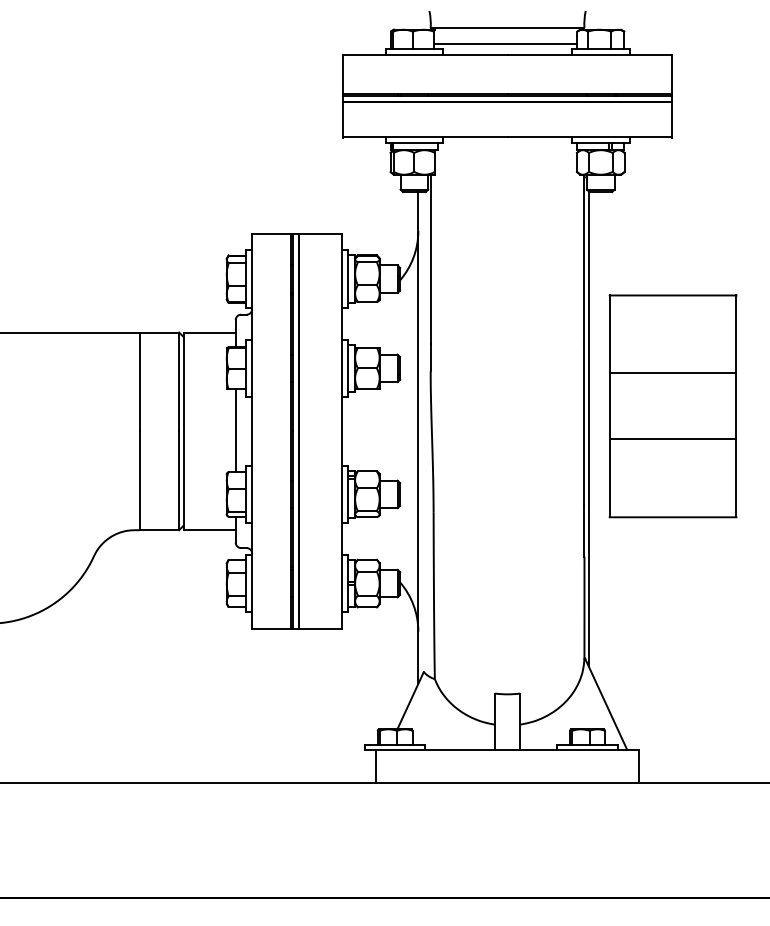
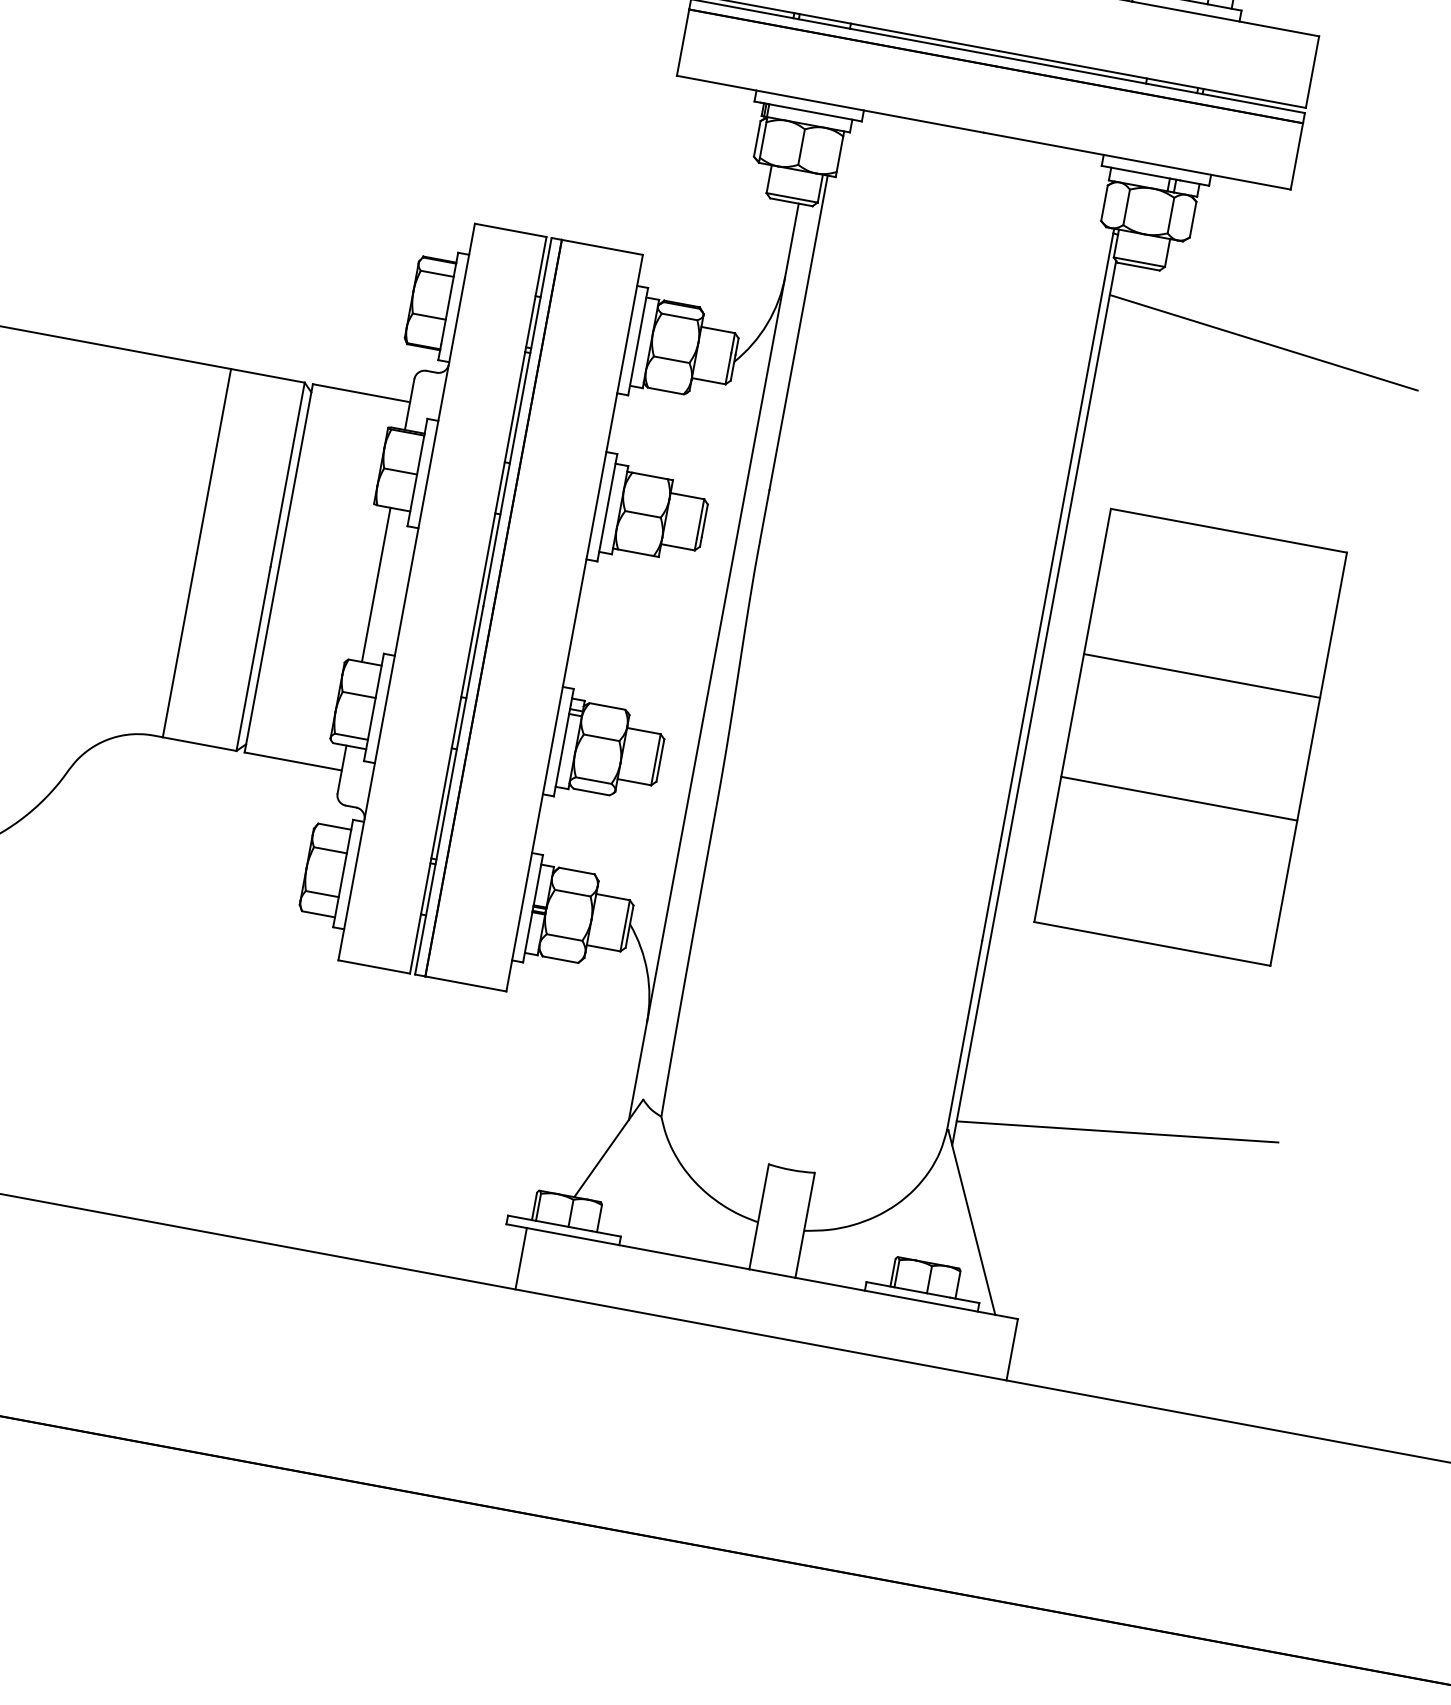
line: (672, 219) -> (1262, 342), added
part: (672, 406) -> (1189, 737), moved
line: (672, 643) -> (1116, 1132), added

